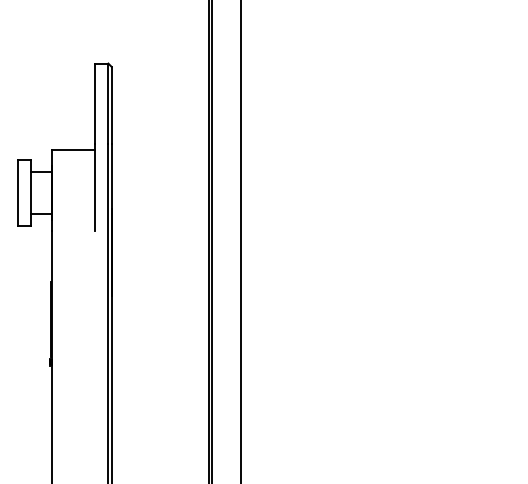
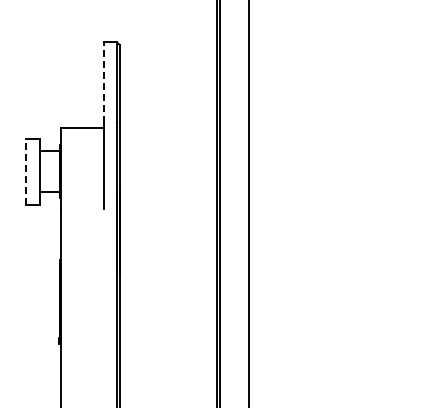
line: (95, 103) -> (103, 82), solid -> dashed
line: (17, 192) -> (25, 171), solid -> dashed

